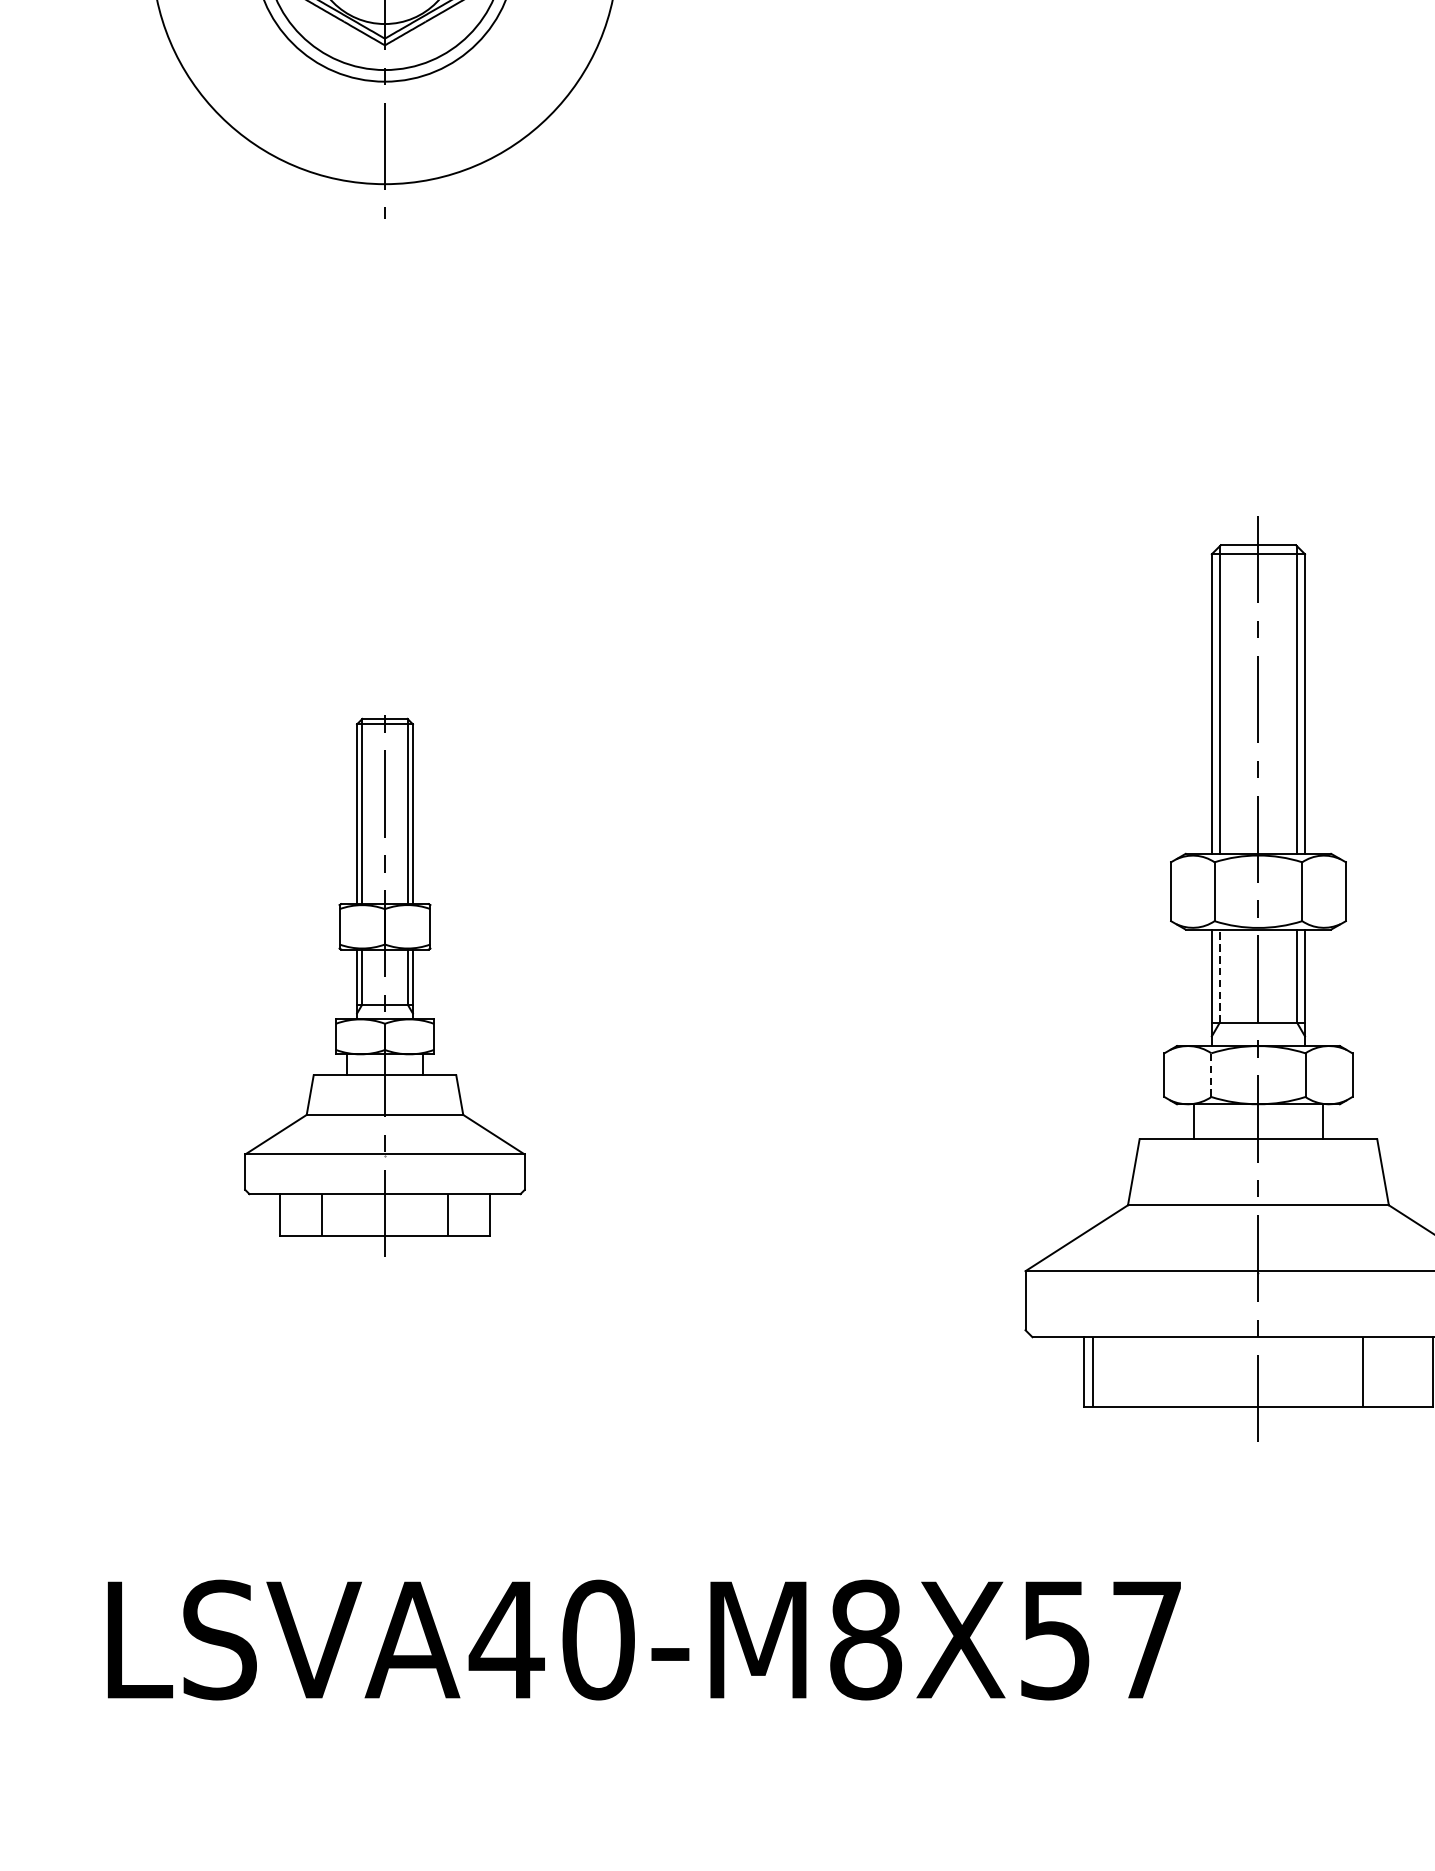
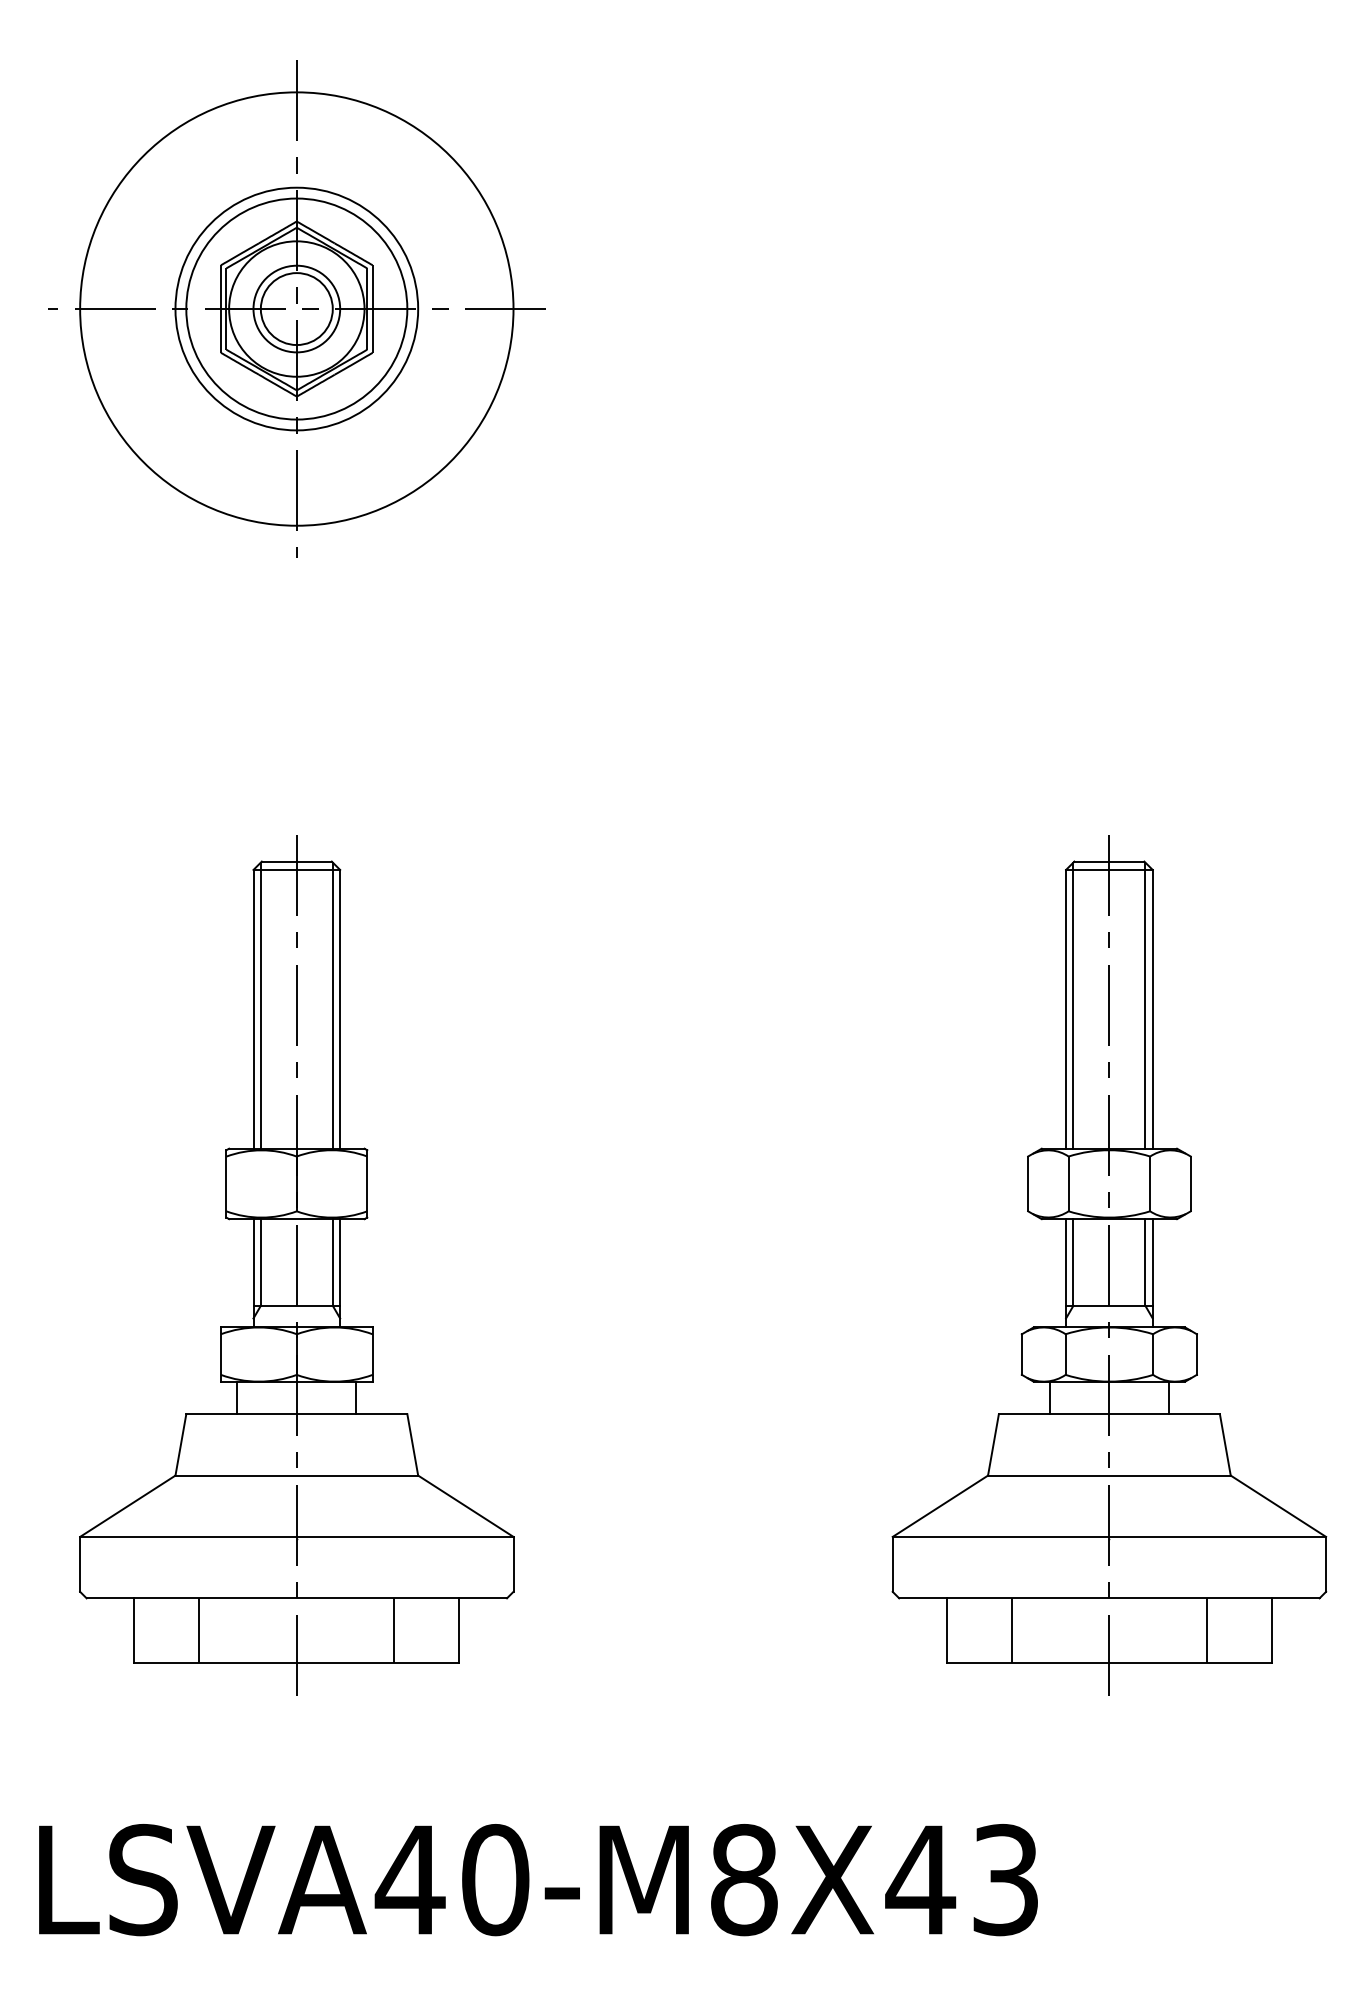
line: (1219, 975) -> (1073, 1261), dashed -> solid
part: (384, 979) -> (296, 1265), size x1.67
line: (1211, 1075) -> (1065, 1354), dashed -> solid
line: (1092, 1371) -> (1011, 1630), moved
text: (1099, 1640) -> (961, 1880), LSVA40-M8X57 -> LSVA40-M8X43

